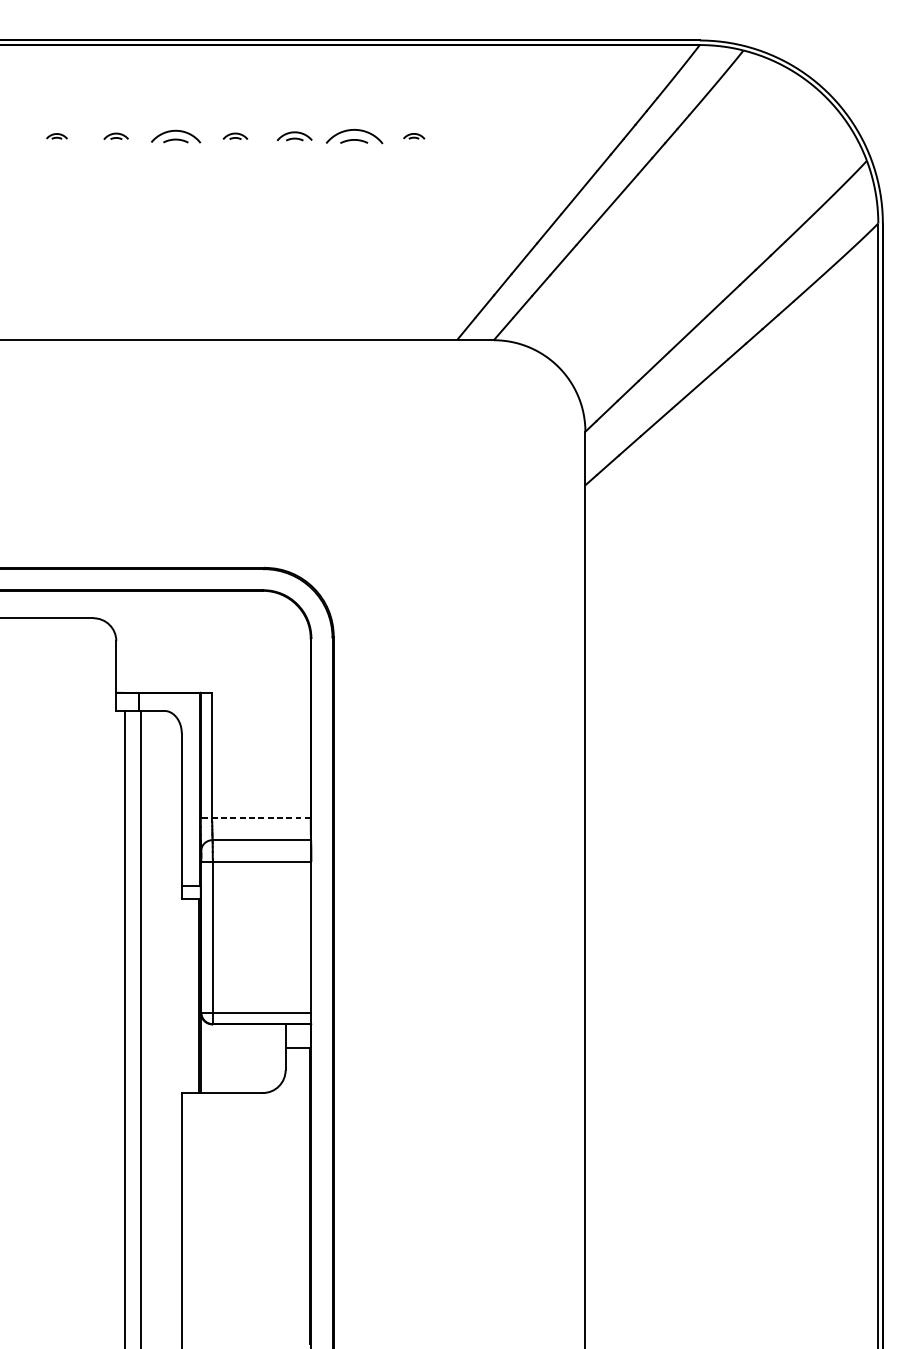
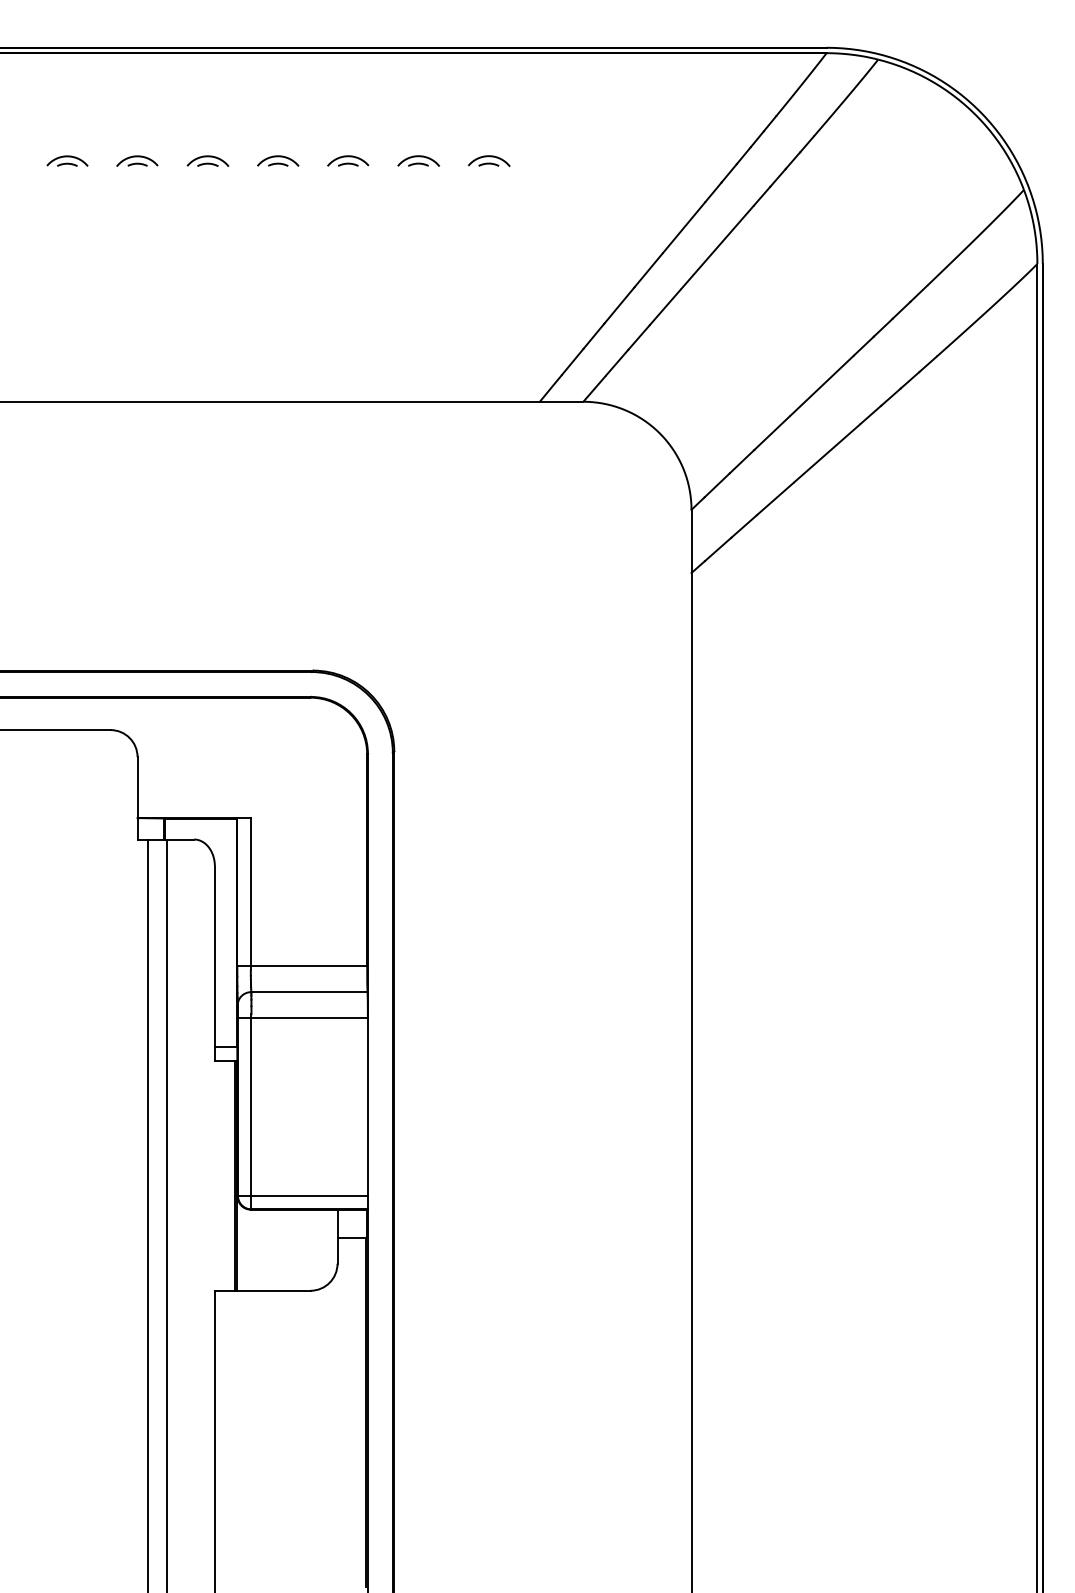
part: (57, 135) -> (67, 160), size x1.67
part: (116, 135) -> (137, 160), size x1.43
part: (175, 135) -> (207, 160), size x0.71
part: (235, 135) -> (278, 160), size x1.43
part: (354, 135) -> (418, 160), size x0.62
part: (414, 135) -> (489, 160), size x1.67
line: (256, 818) -> (302, 966), dashed -> solid

